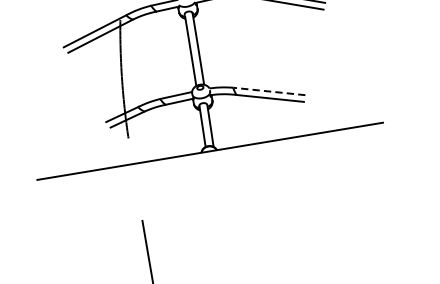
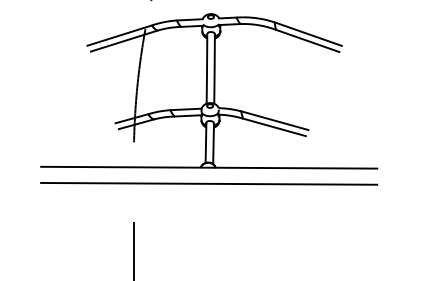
line: (268, 91) -> (274, 120), dashed -> solid
line: (213, 167) -> (209, 183), added

